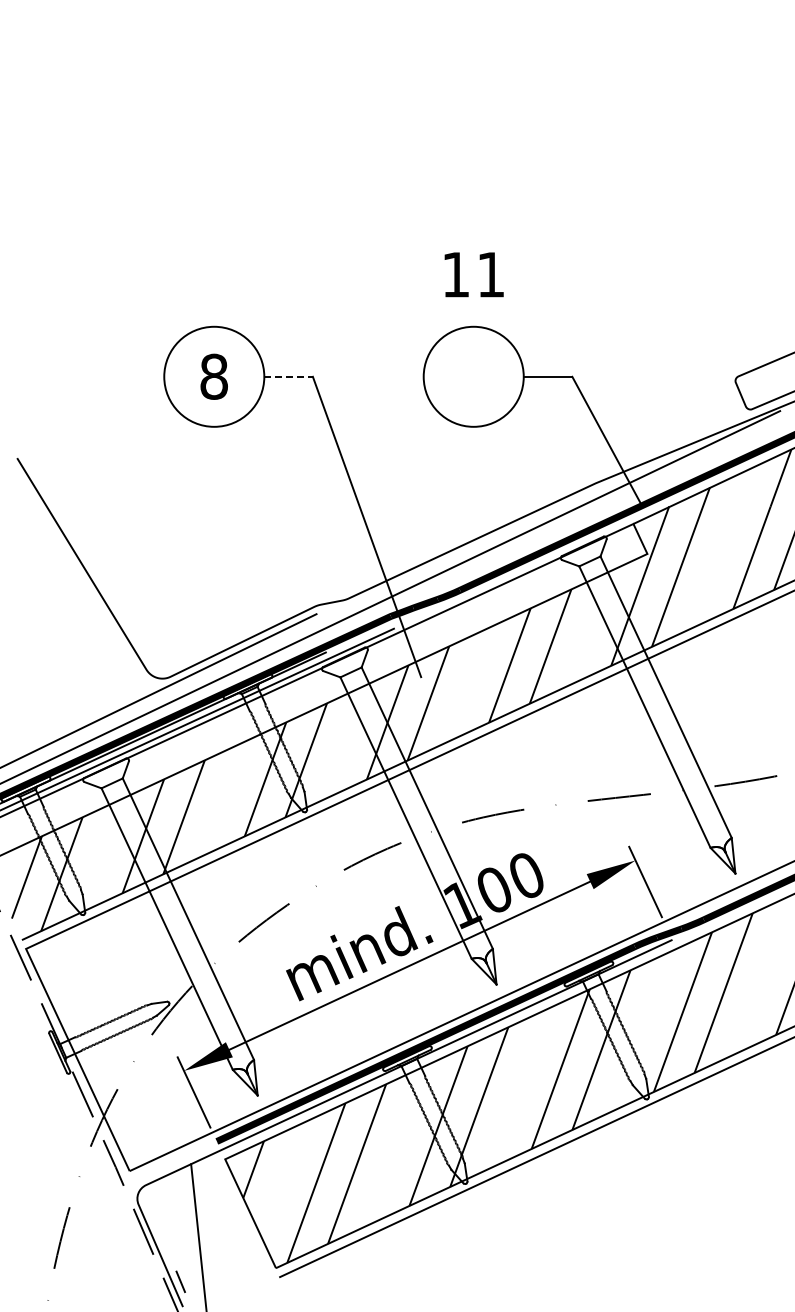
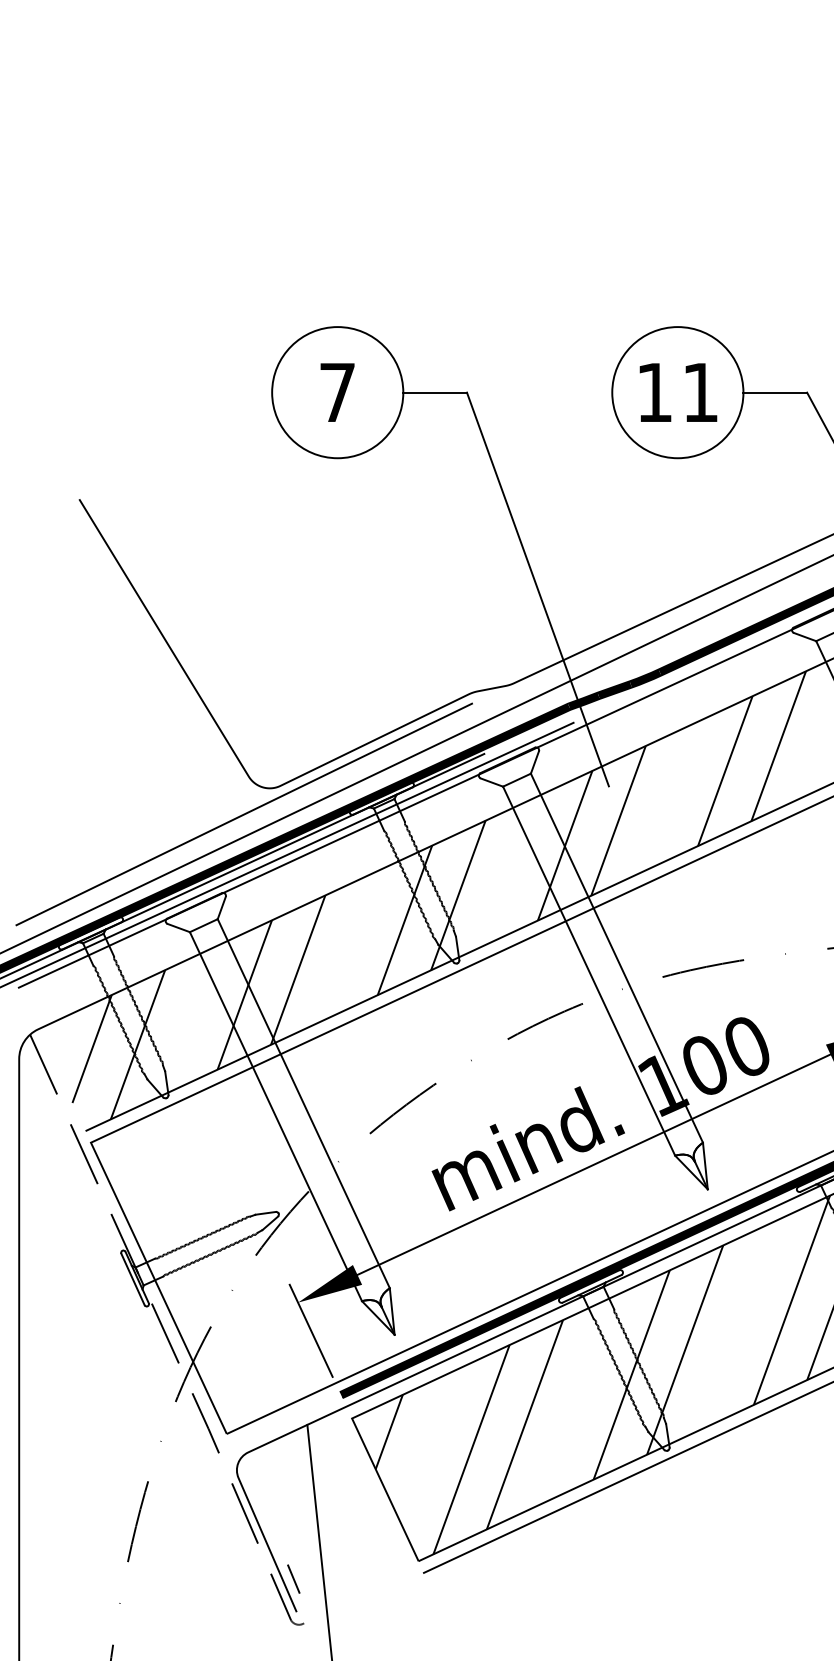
text: (473, 274) -> (677, 392), moved
text: (213, 376) -> (336, 392), 8 -> 7
line: (289, 376) -> (436, 392), dashed -> solid

